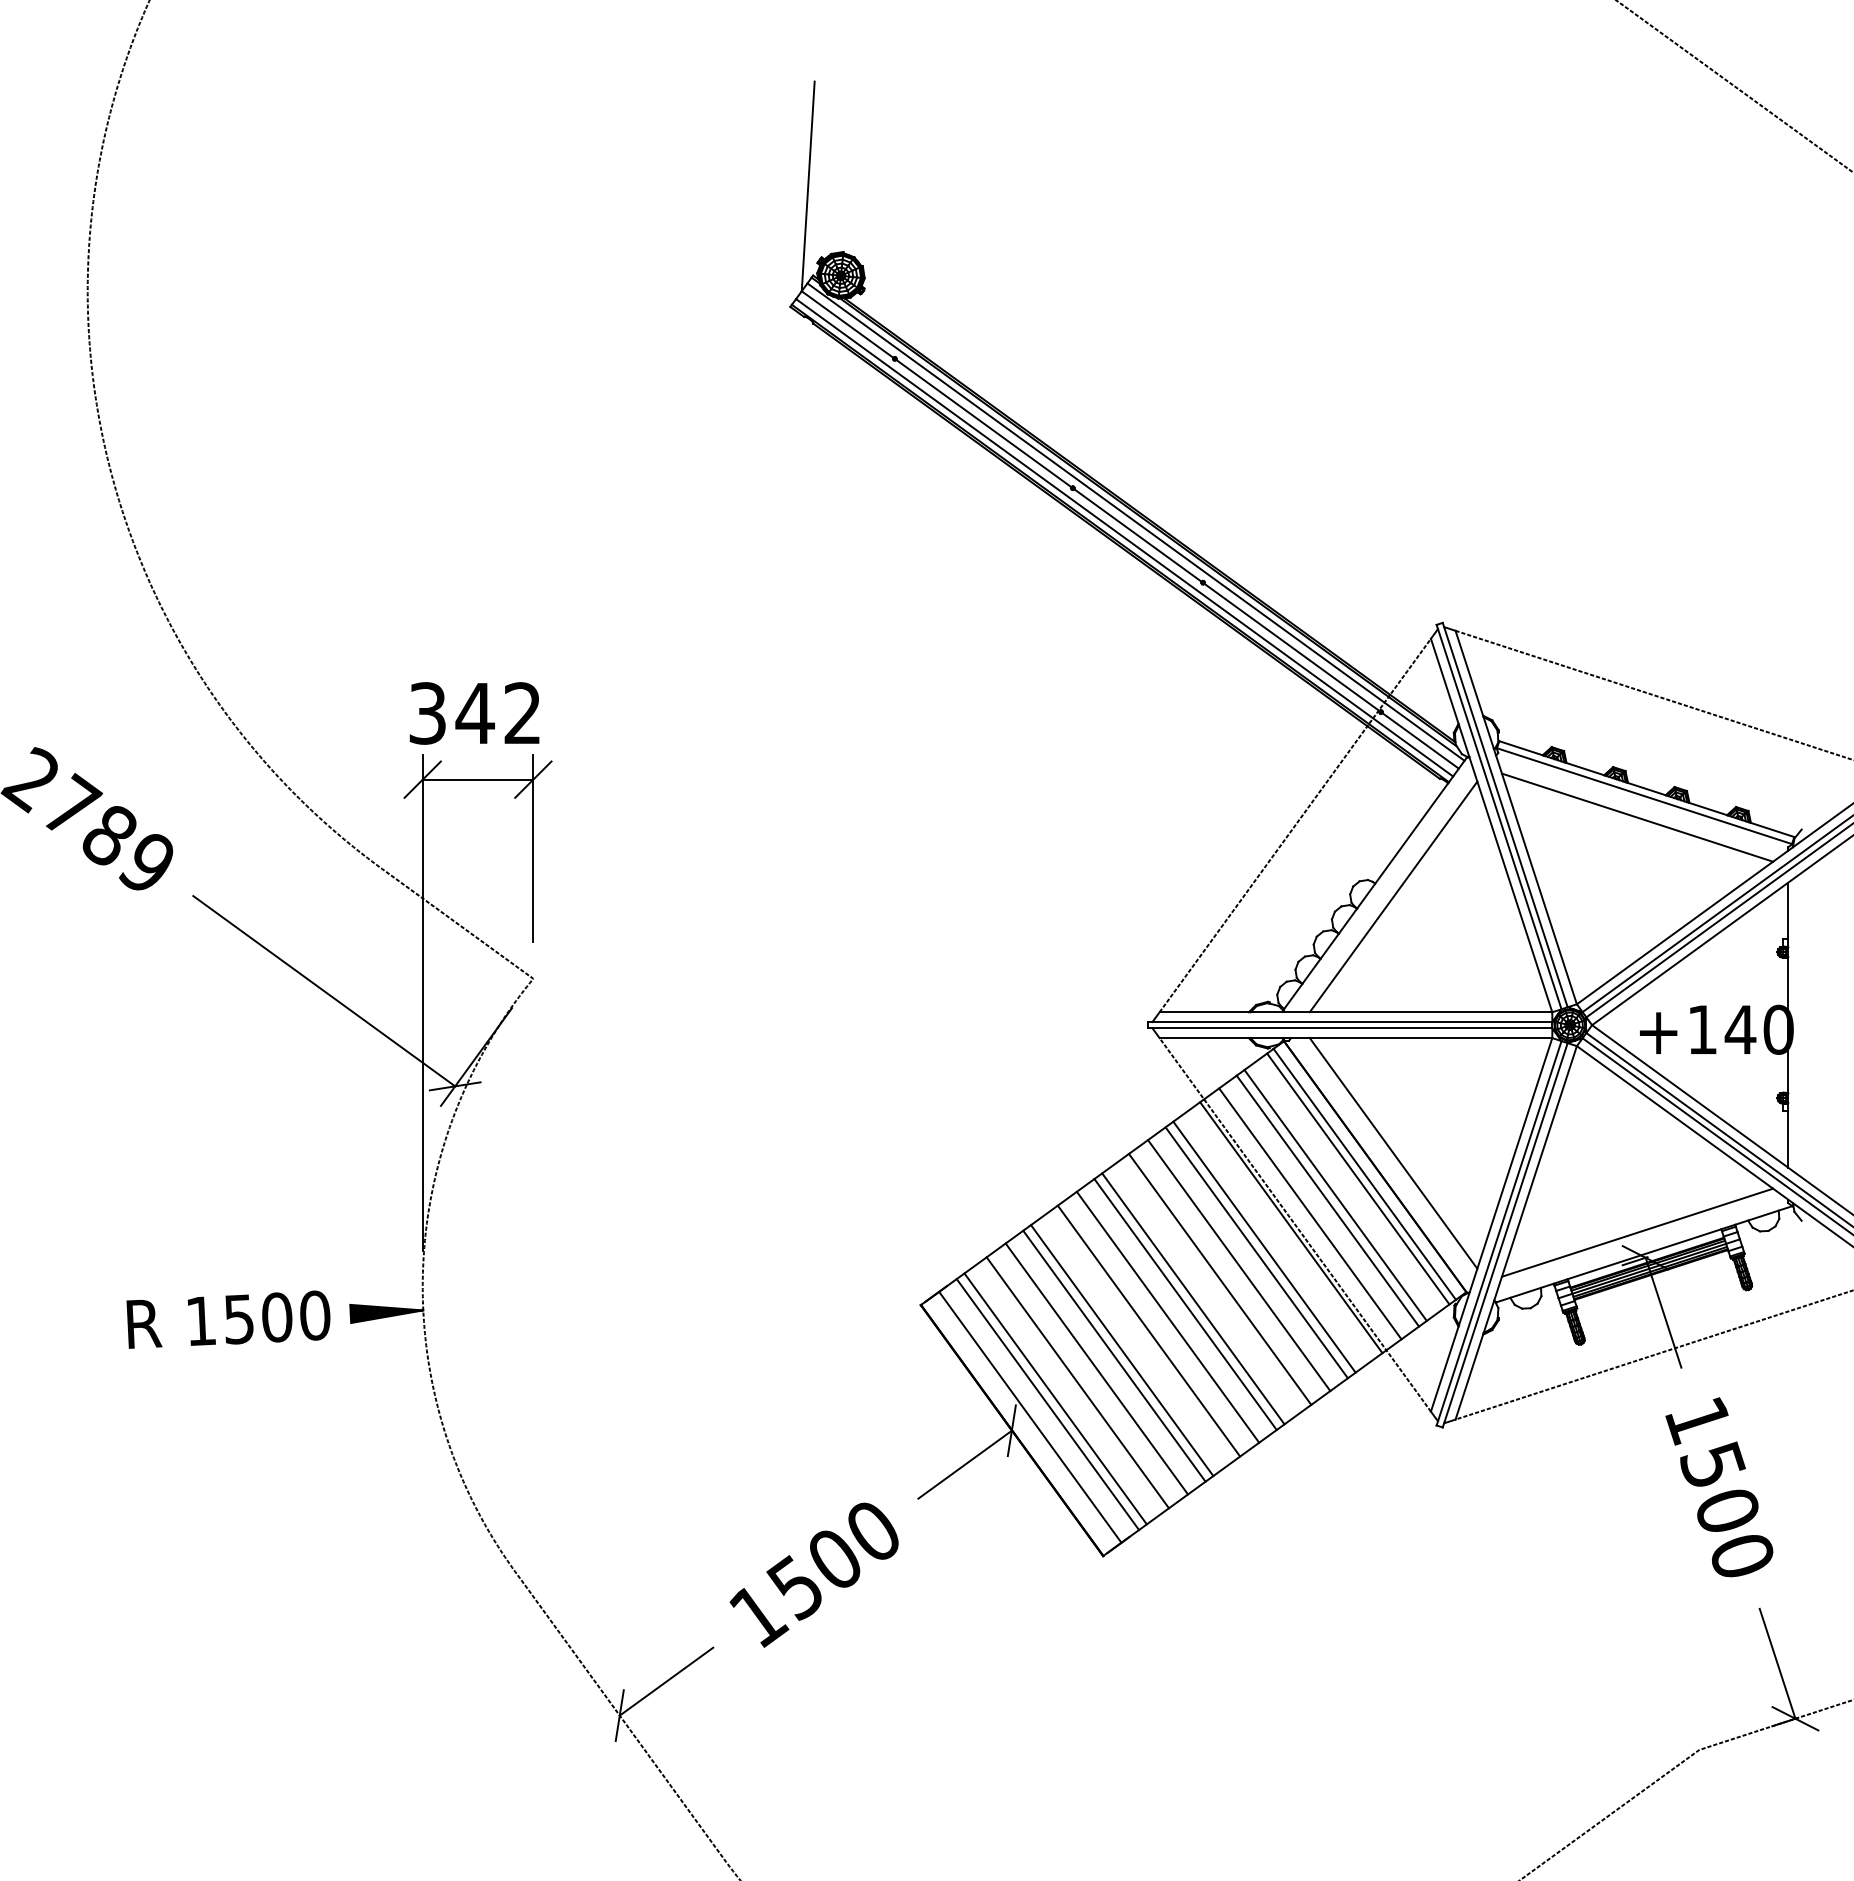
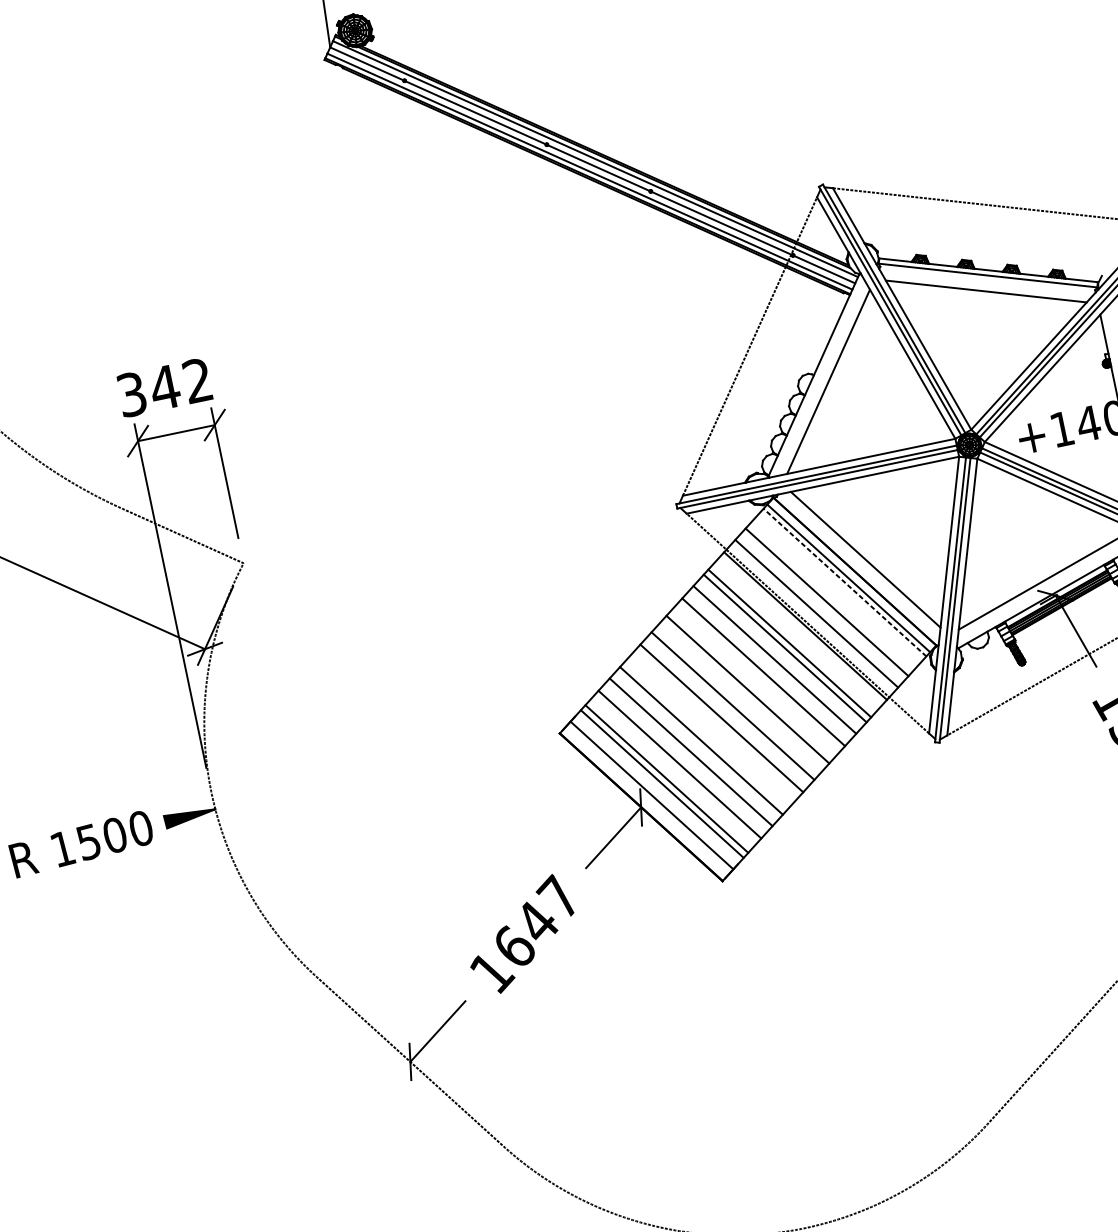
line: (1358, 1178) -> (845, 582), solid -> dashed
line: (1335, 1195) -> (831, 597), removed
line: (1185, 1304) -> (743, 694), removed
line: (1122, 1350) -> (706, 735), removed
text: (832, 1558) -> (535, 922), 1500 -> 1647

